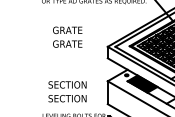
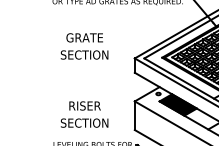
text: (67, 43) -> (84, 54), GRATE -> SECTION
text: (67, 84) -> (84, 105), SECTION -> RISER

